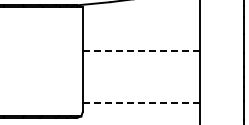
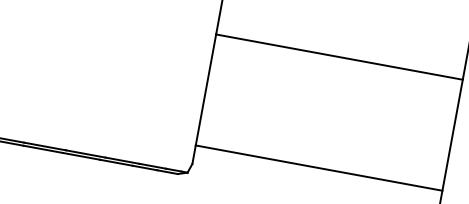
line: (141, 50) -> (340, 56), dashed -> solid
line: (141, 103) -> (319, 168), dashed -> solid

